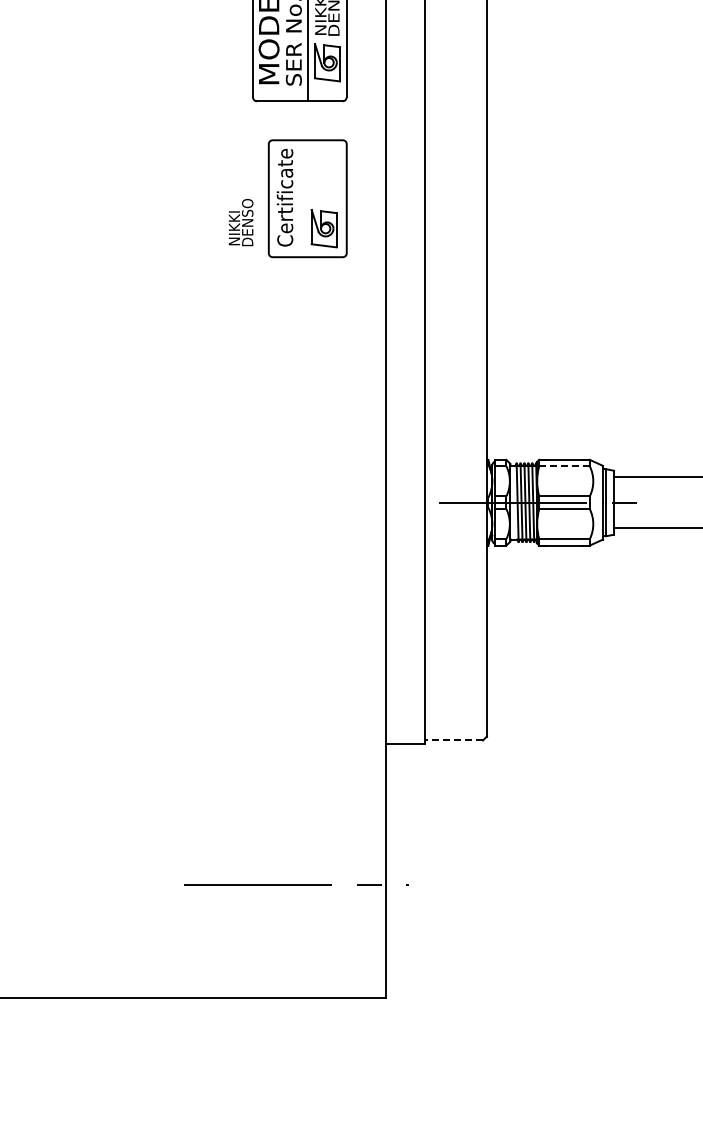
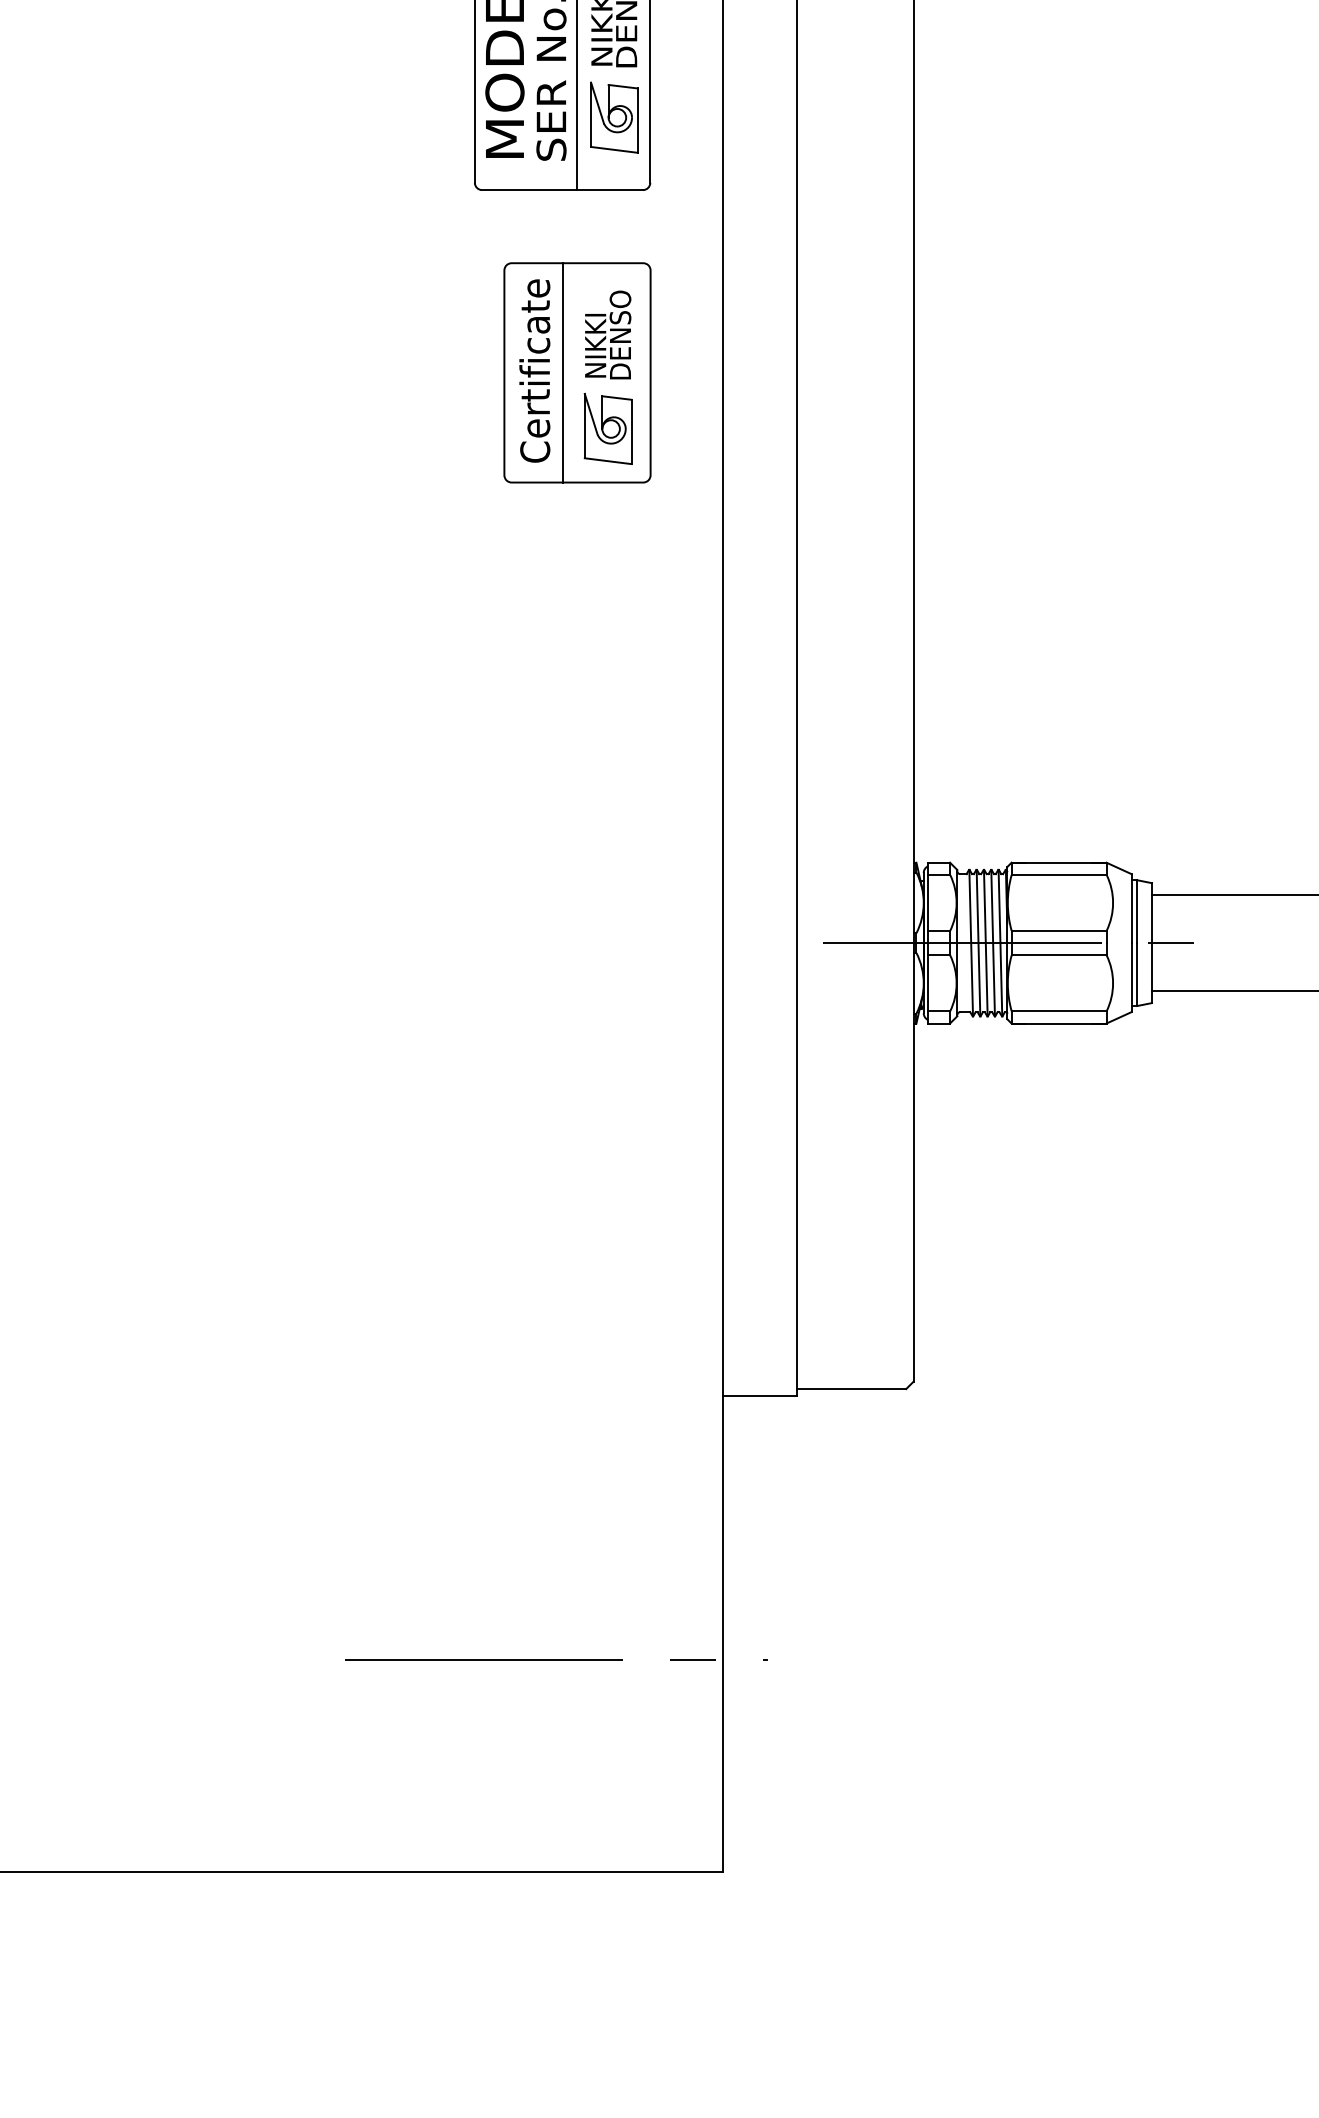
line: (299, 198) -> (561, 372), added
text: (240, 222) -> (606, 334), moved
line: (564, 466) -> (1059, 875), dashed -> solid
line: (453, 740) -> (850, 1389), dashed -> solid

